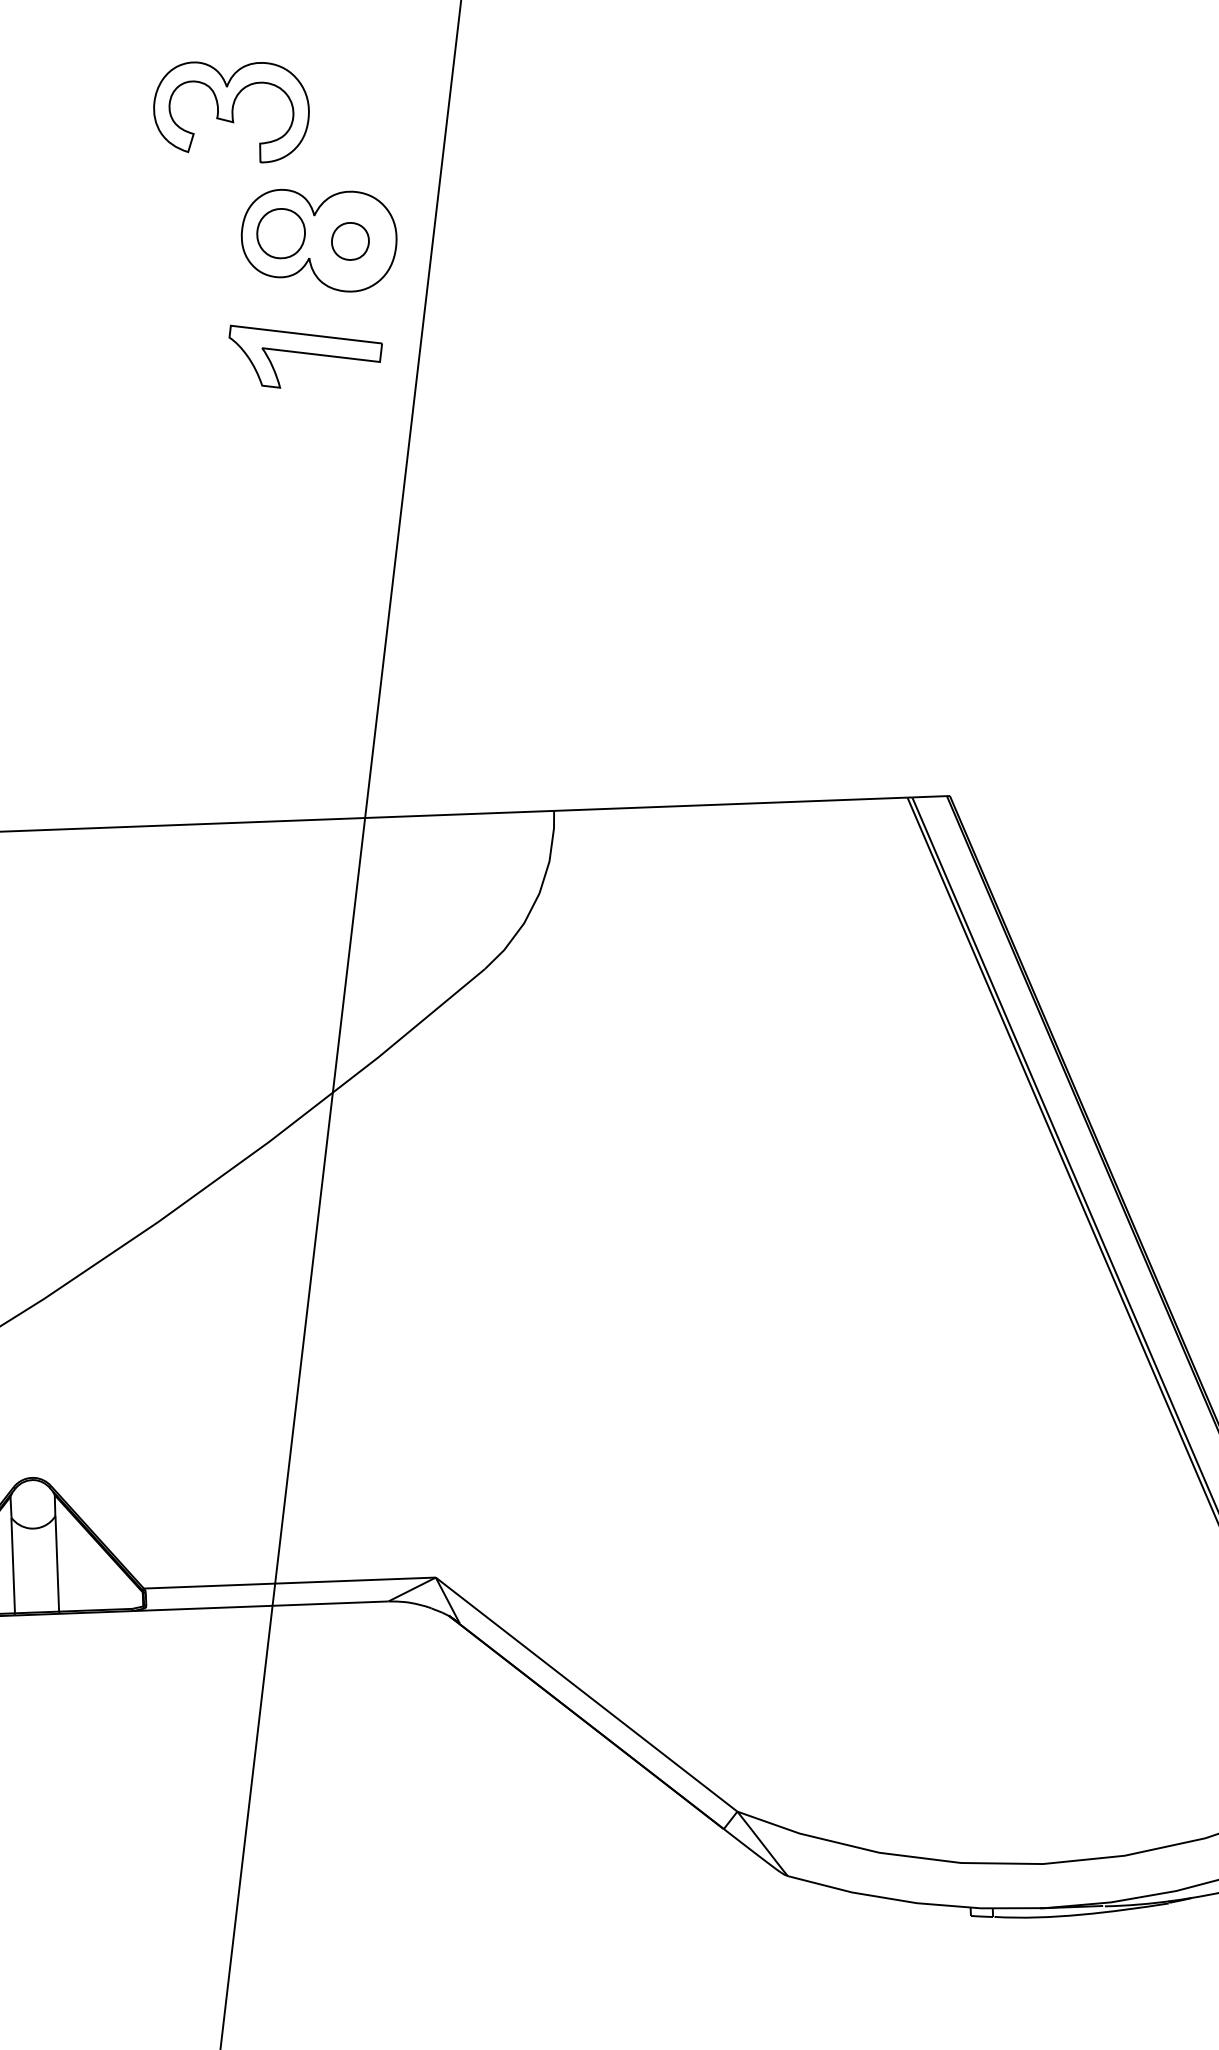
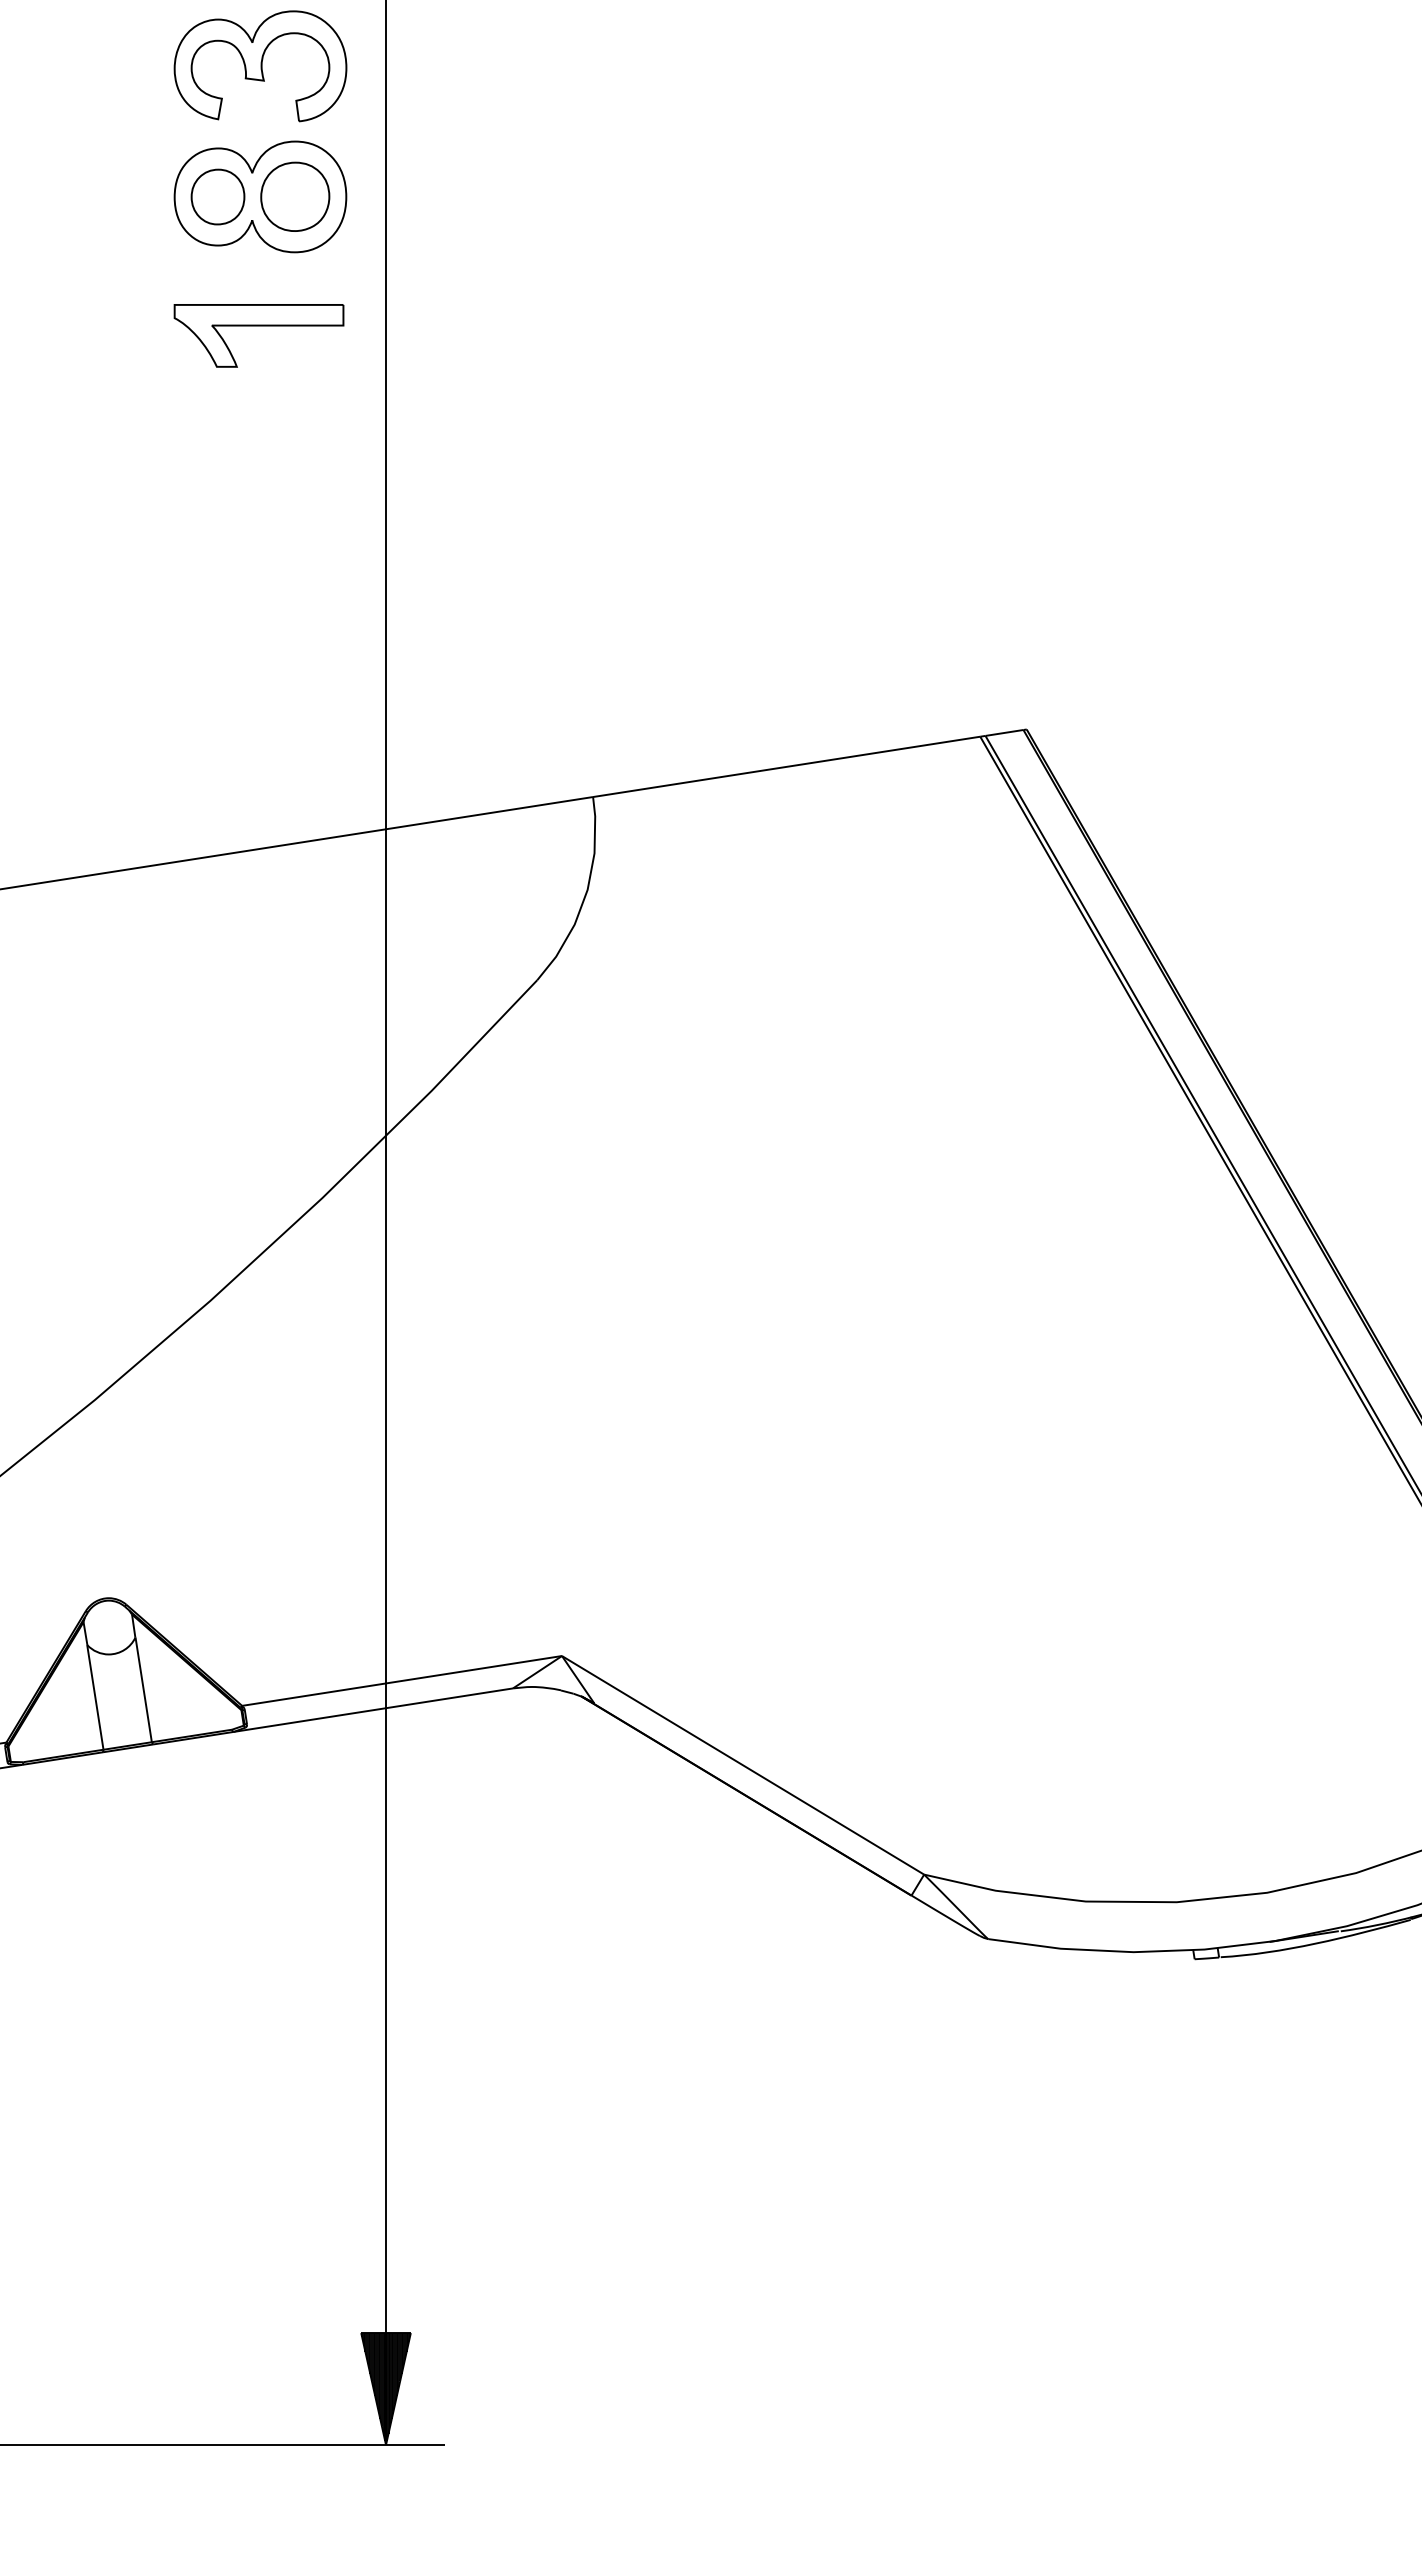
part: (231, 109) -> (260, 66), moved
part: (350, 241) -> (295, 196), size x1.67

